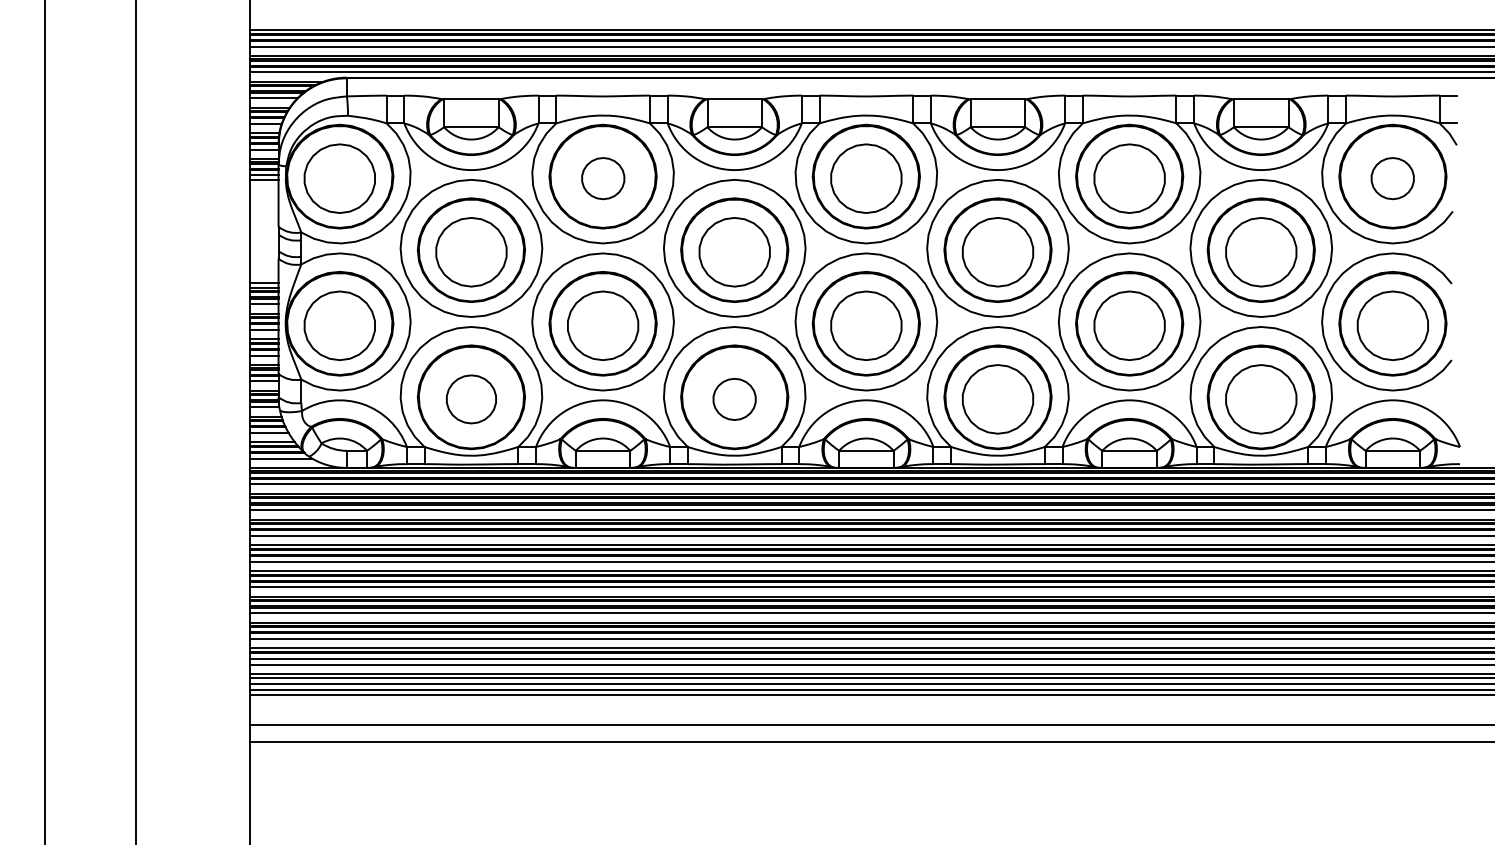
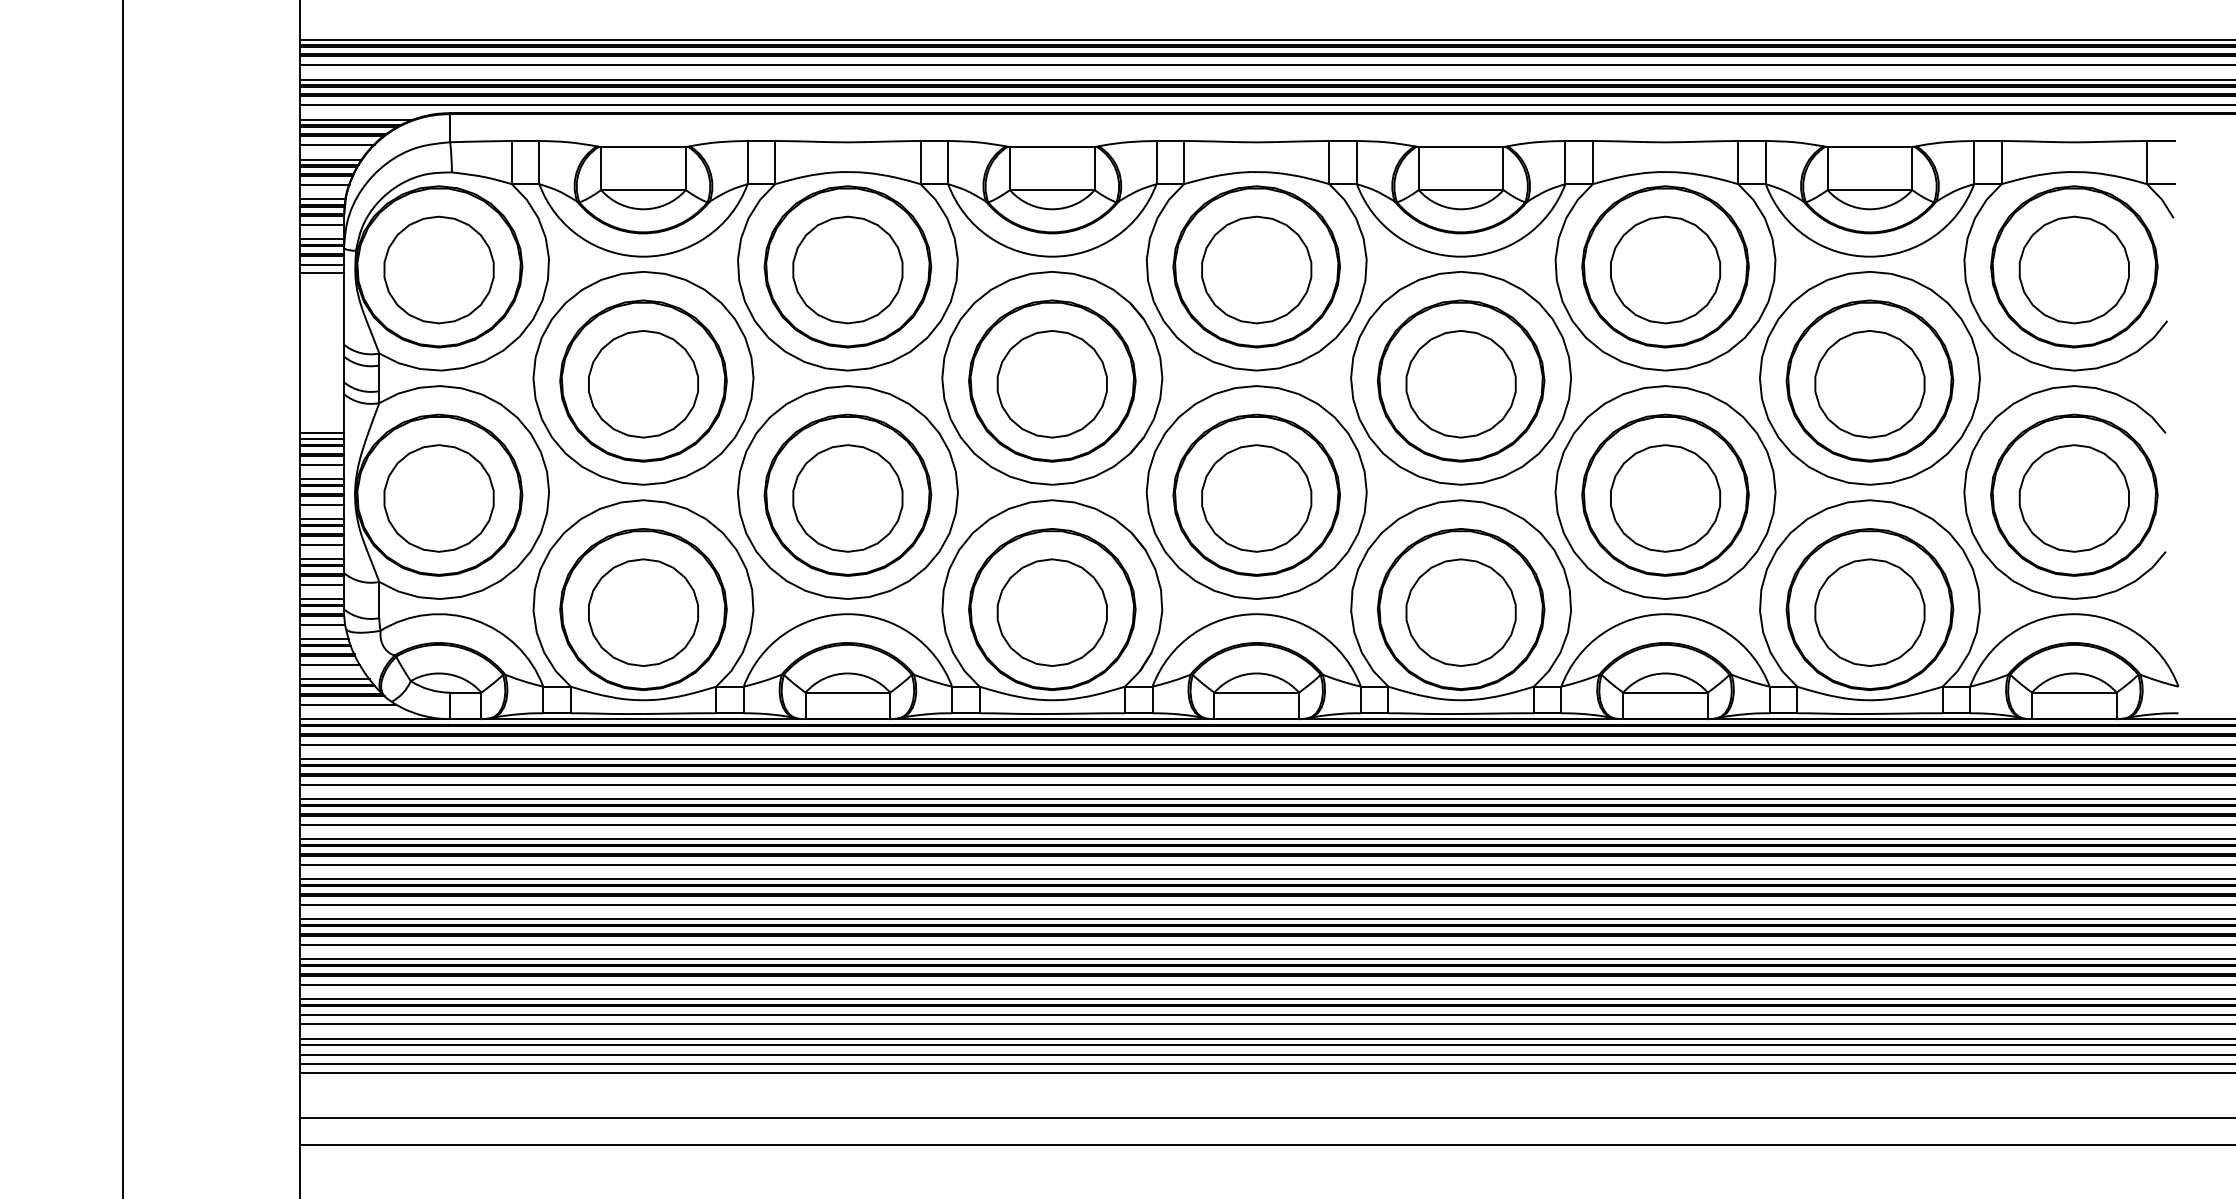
part: (603, 178) -> (848, 269), size x1.67
part: (1392, 178) -> (2073, 269), size x1.67
part: (471, 399) -> (643, 612), size x1.43
part: (734, 399) -> (1051, 612), size x1.67

